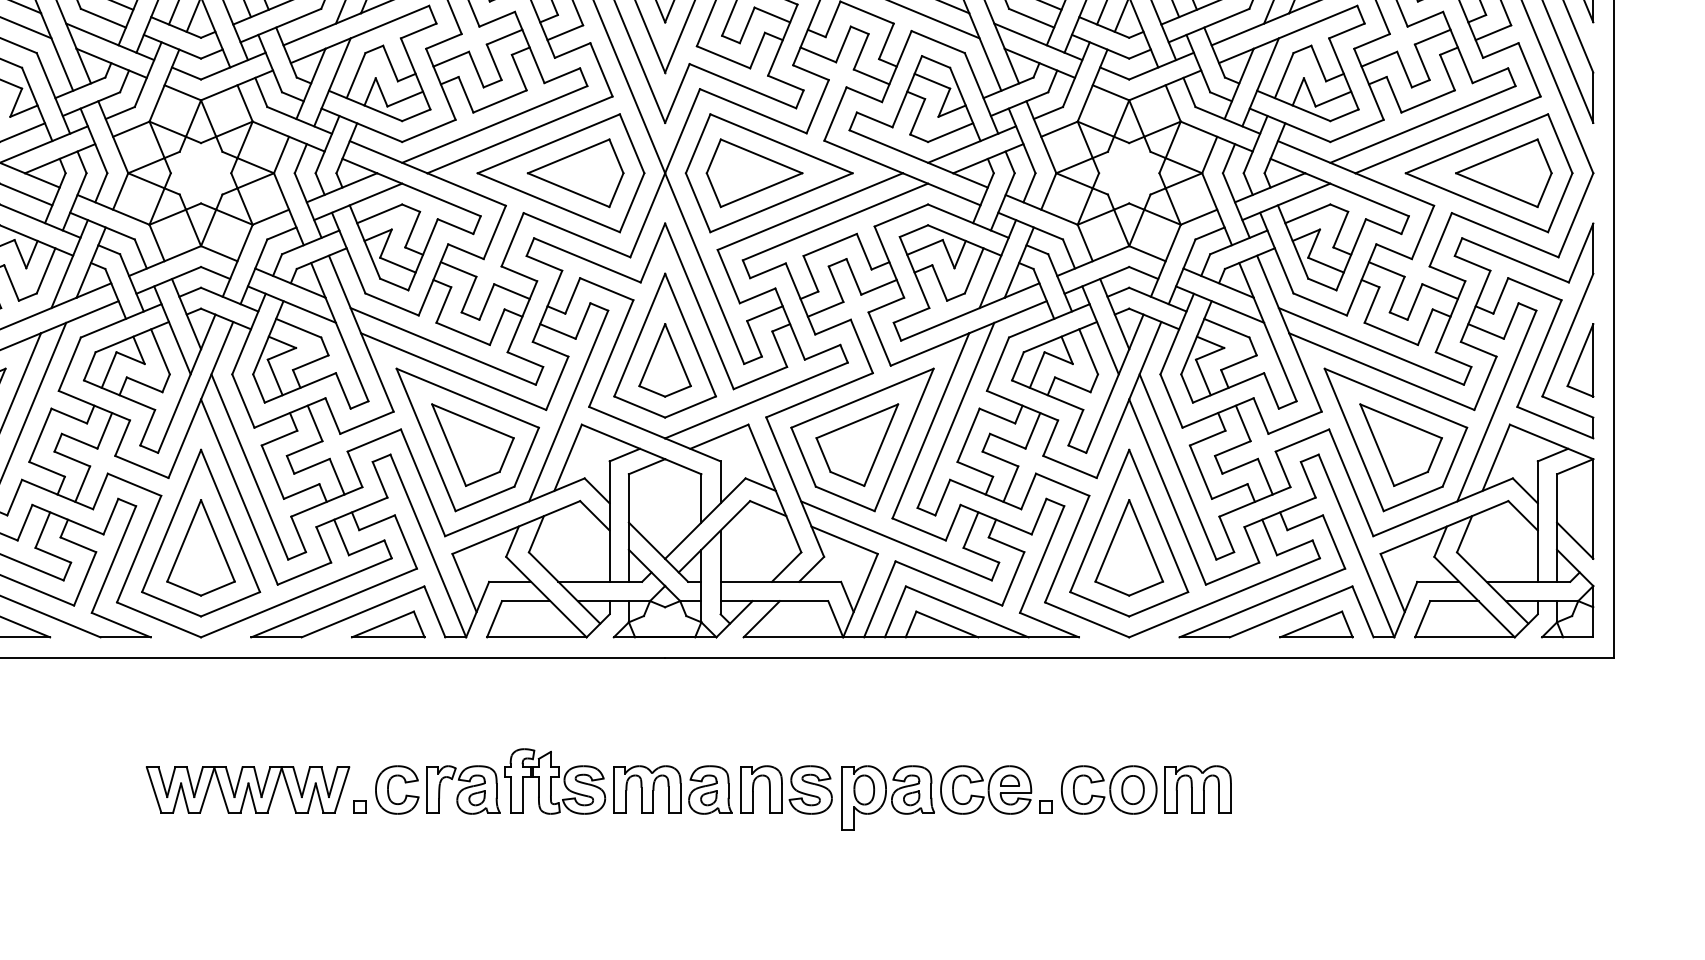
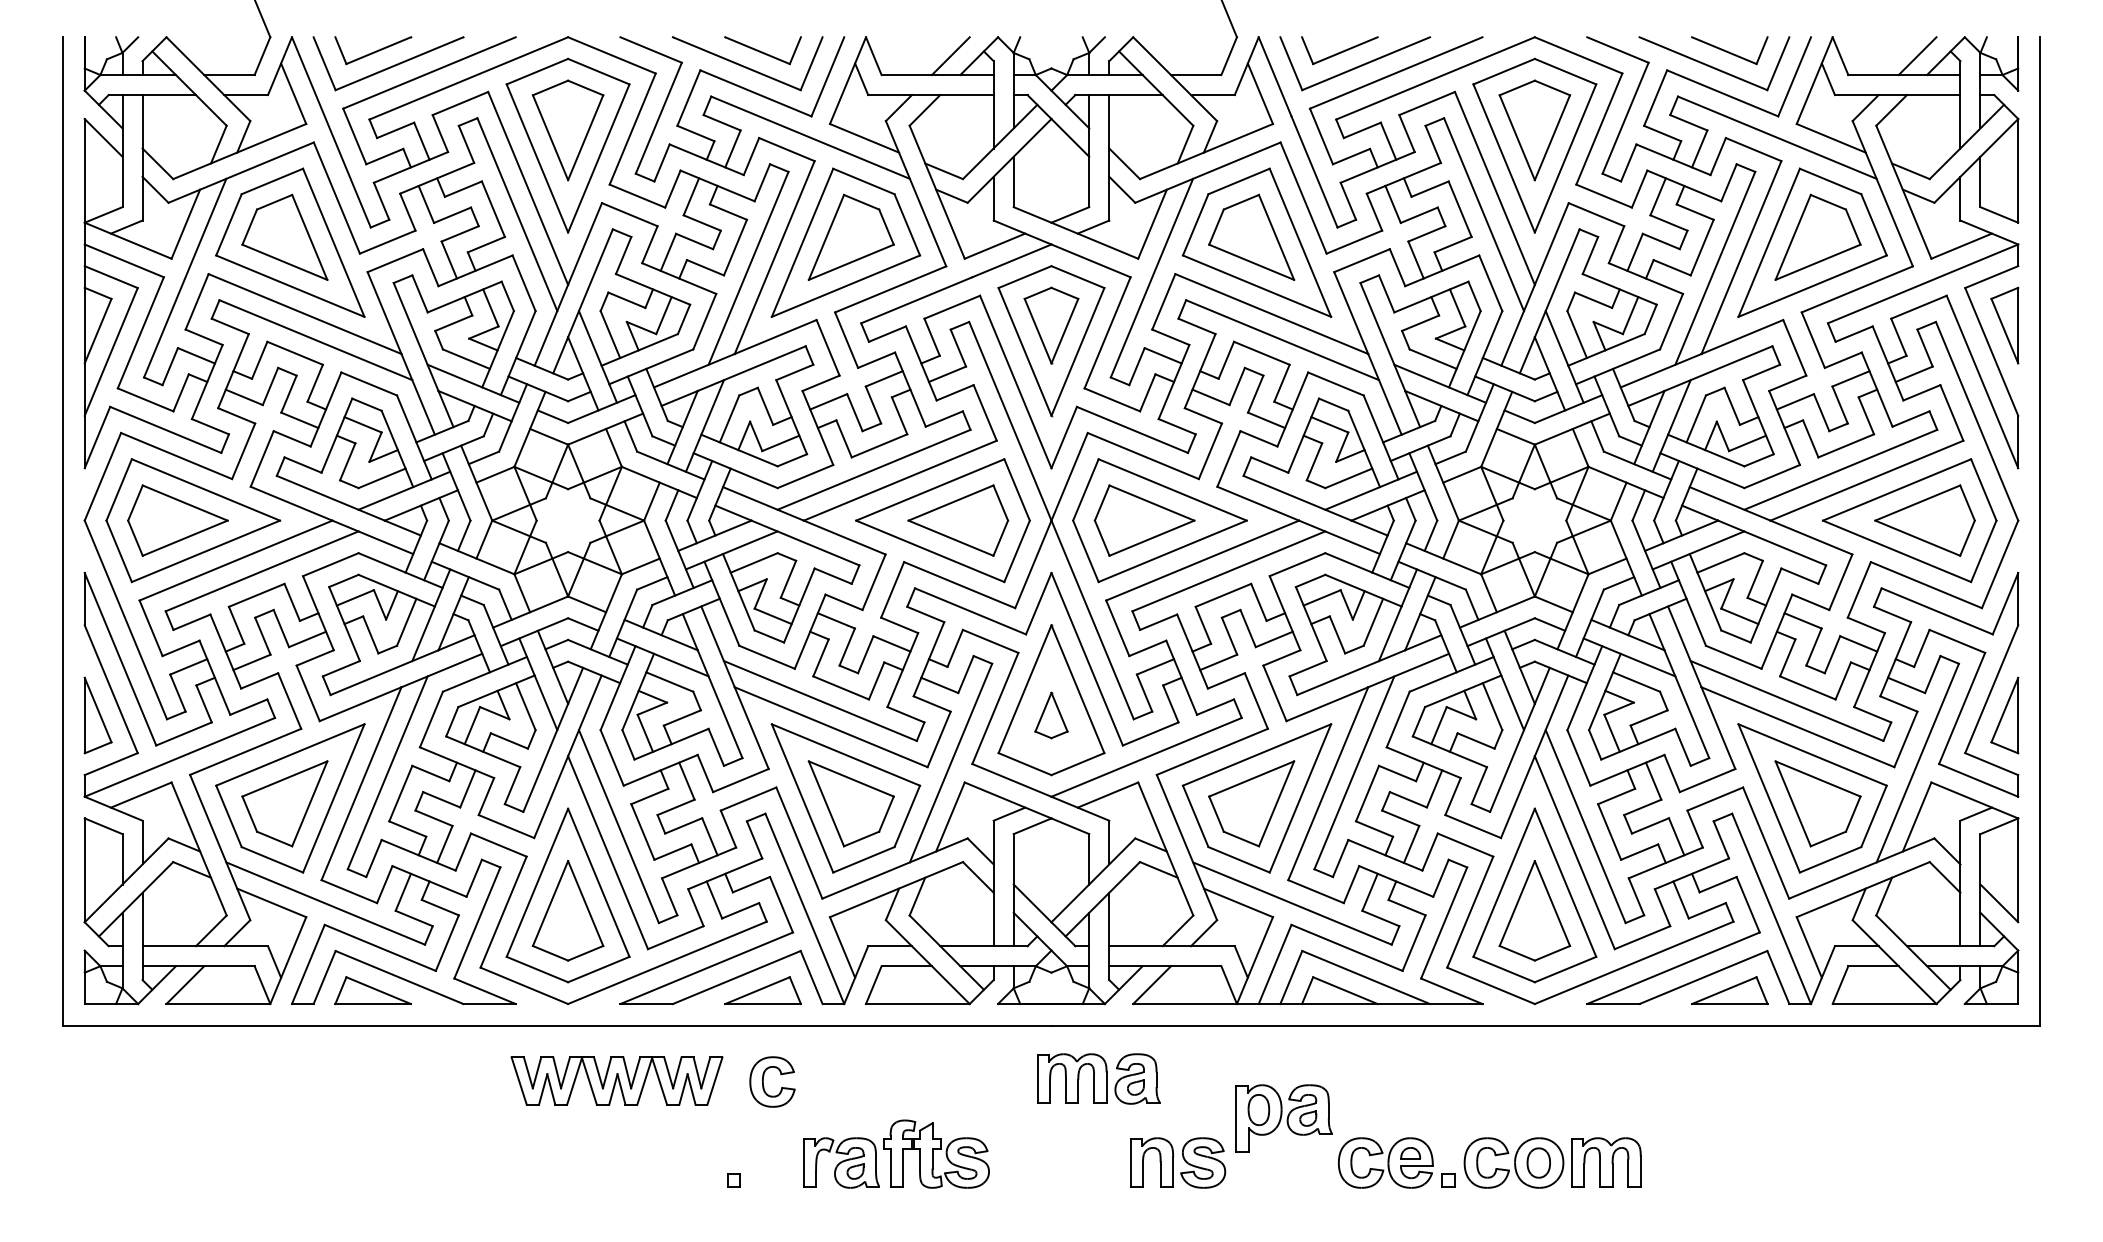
part: (665, 360) -> (1051, 715), size x0.6
part: (247, 789) -> (616, 1080), moved
part: (388, 789) -> (763, 1081), moved
part: (672, 789) -> (1098, 1078), moved
part: (887, 798) -> (1283, 1118), moved

